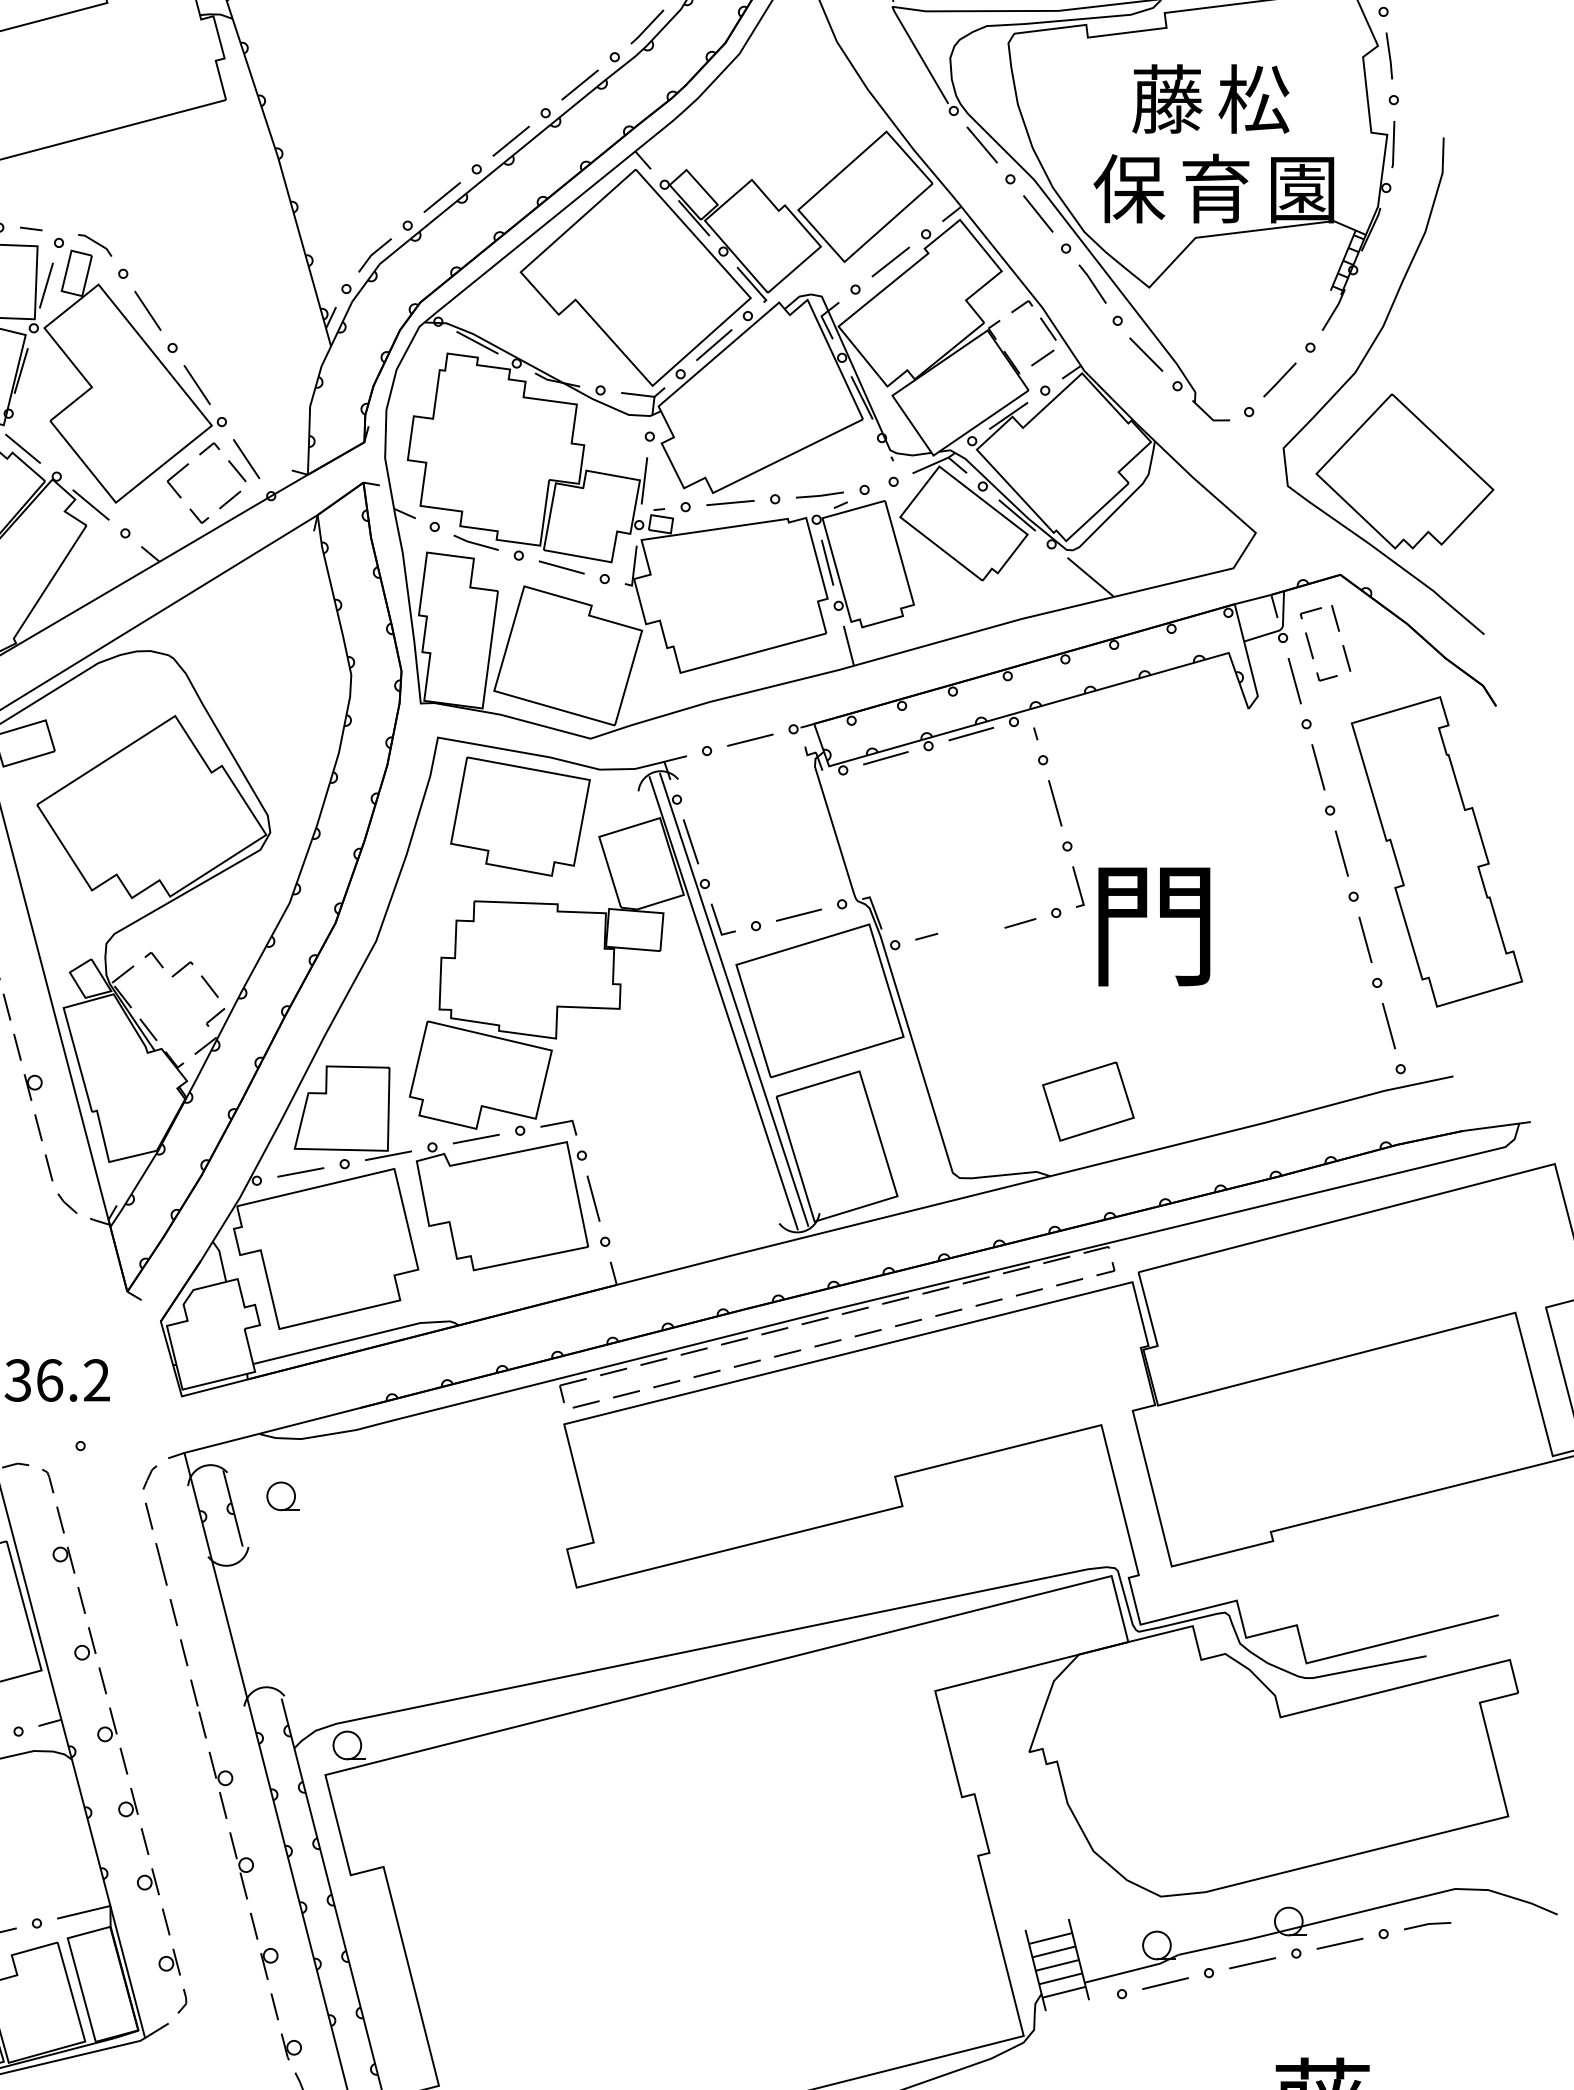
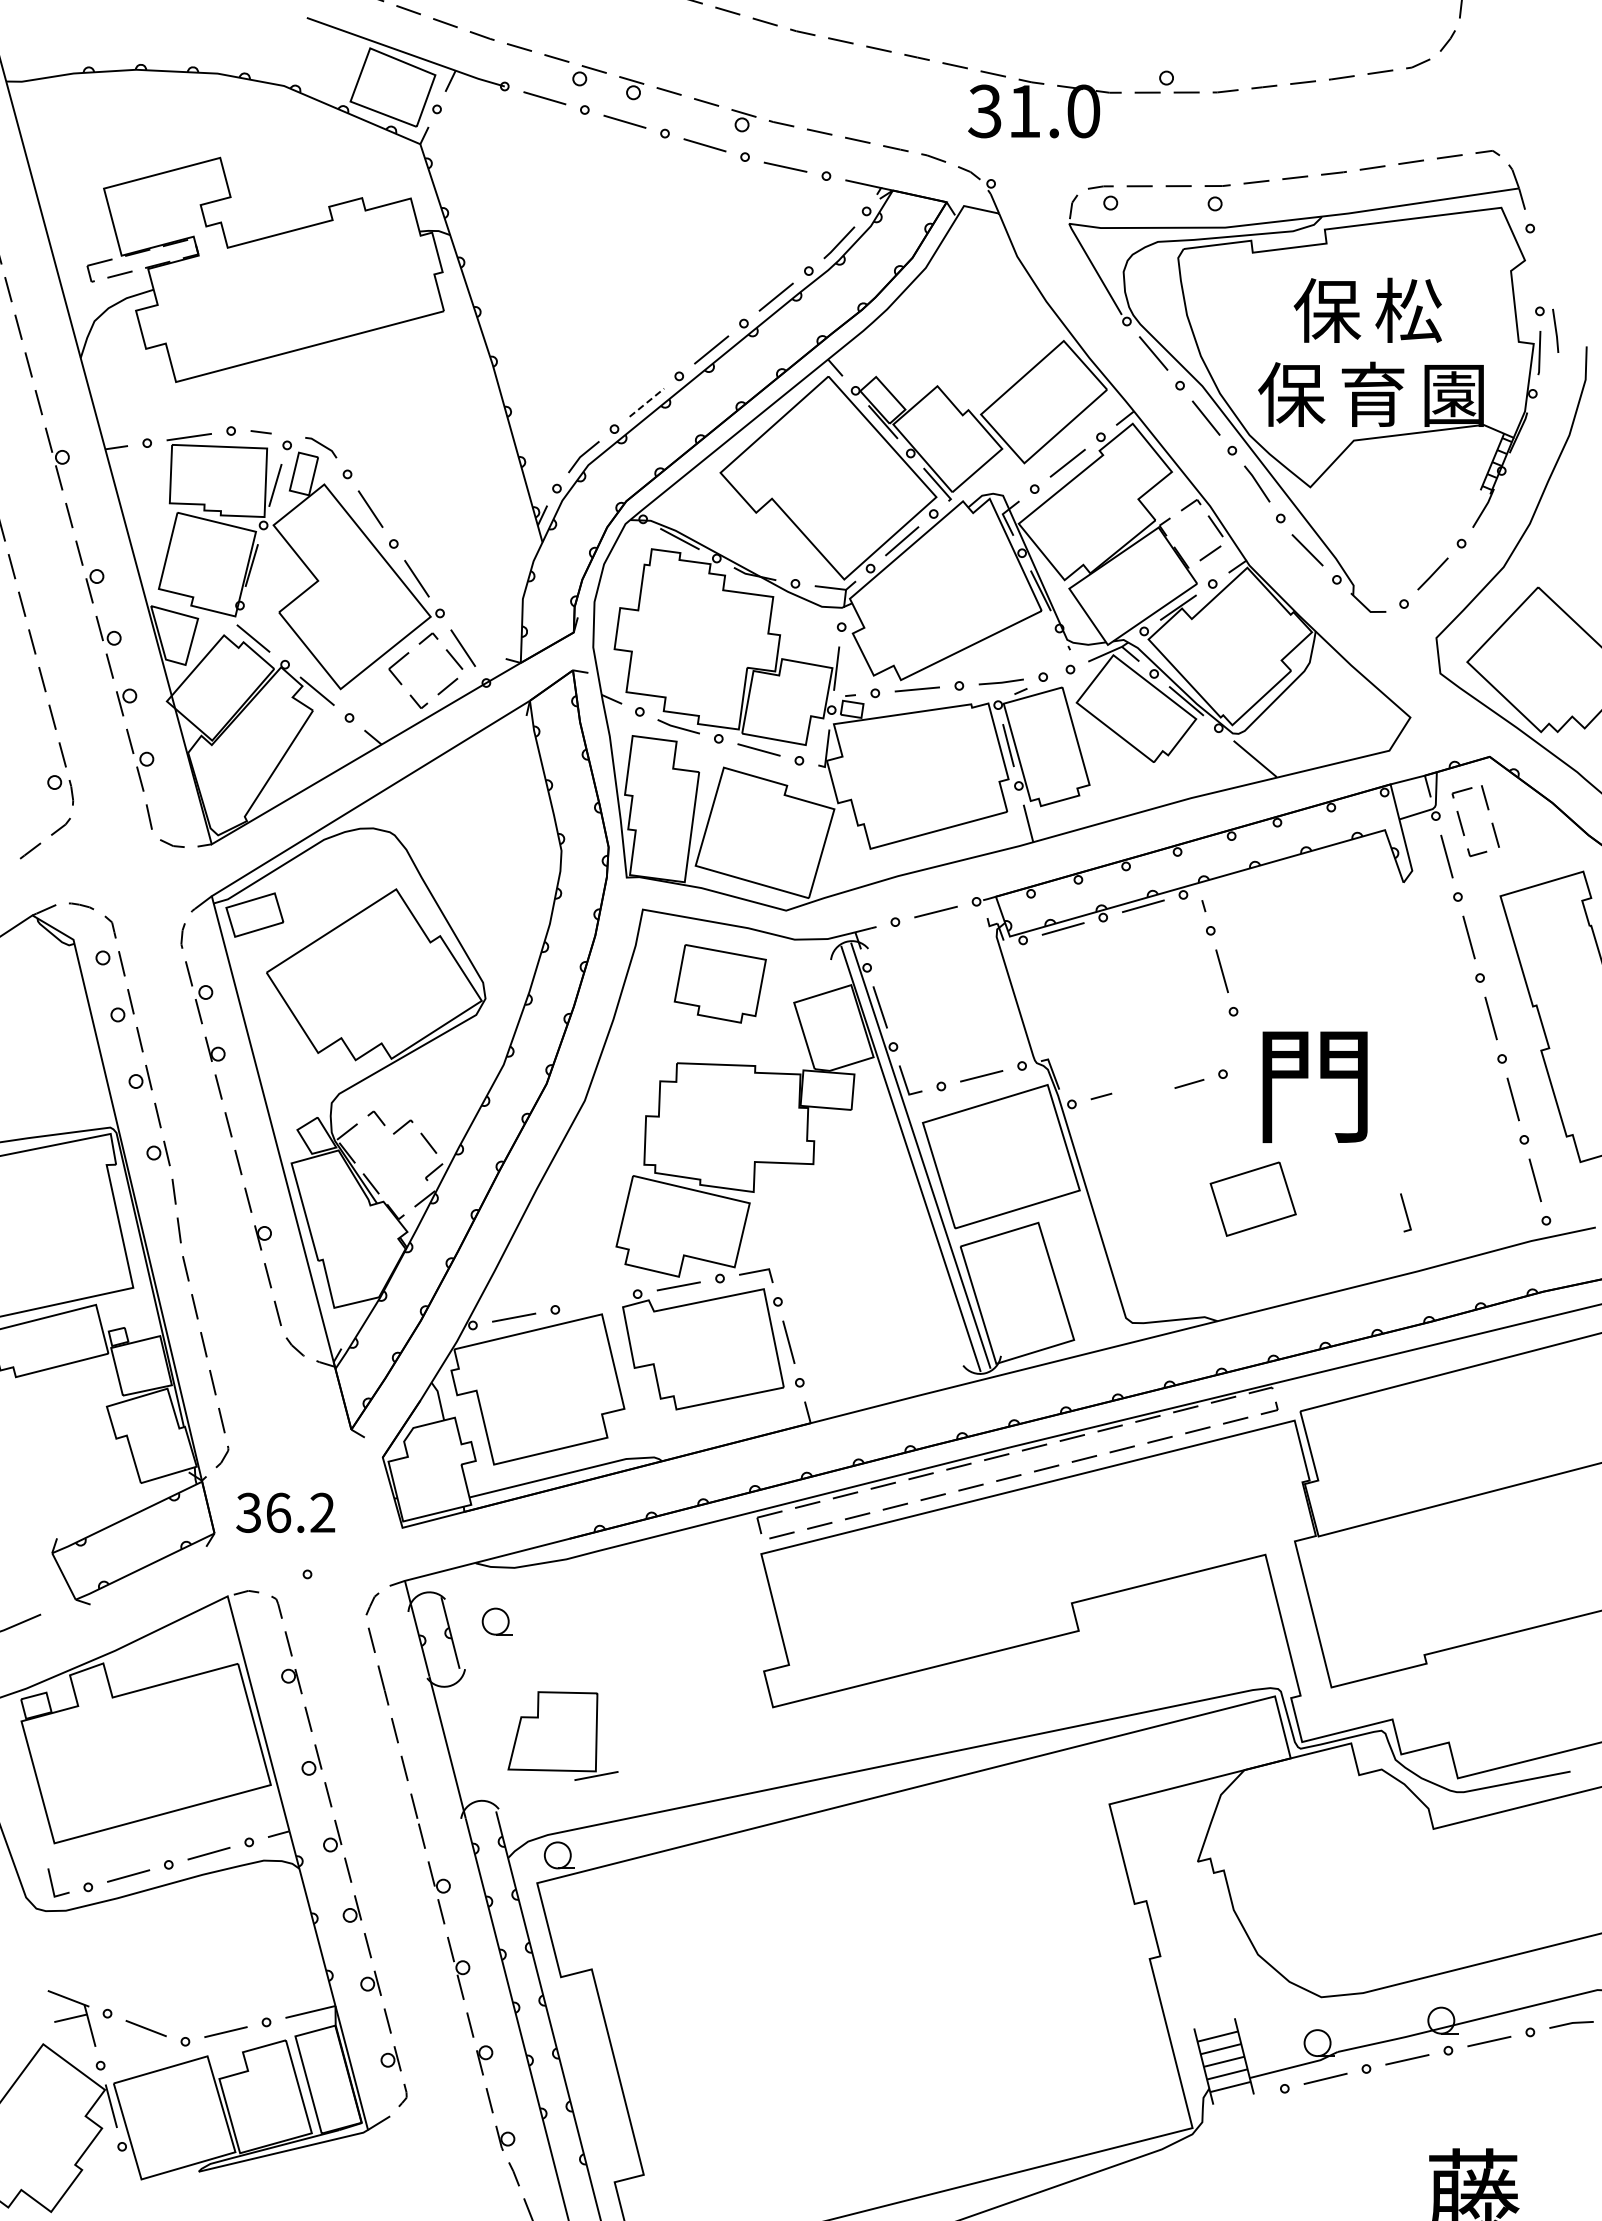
line: (1389, 55) -> (1555, 330), moved
text: (1167, 98) -> (1327, 309), 藤 -> 保
line: (442, 197) -> (647, 402), solid -> dashed
part: (520, 816) -> (720, 983), size x0.7
line: (1078, 886) -> (1405, 1212), moved
part: (1087, 1100) -> (1252, 1198), moved
part: (352, 1112) -> (562, 1735), moved

